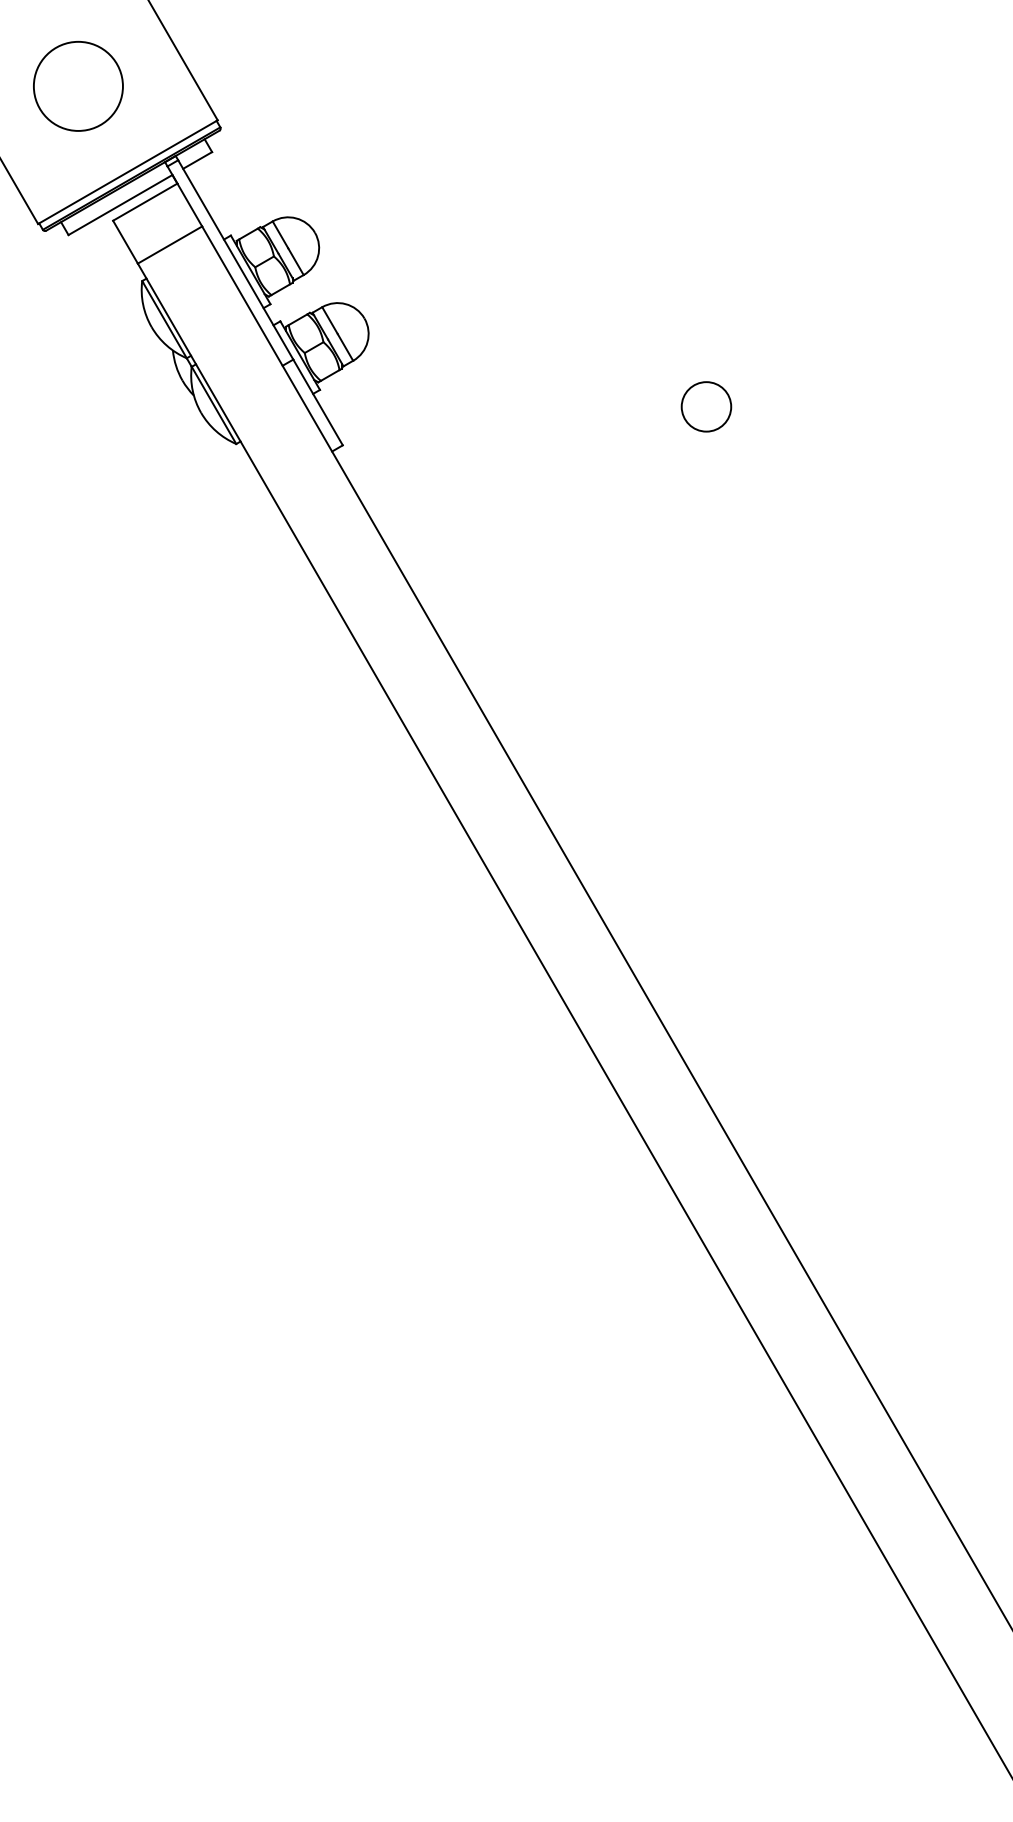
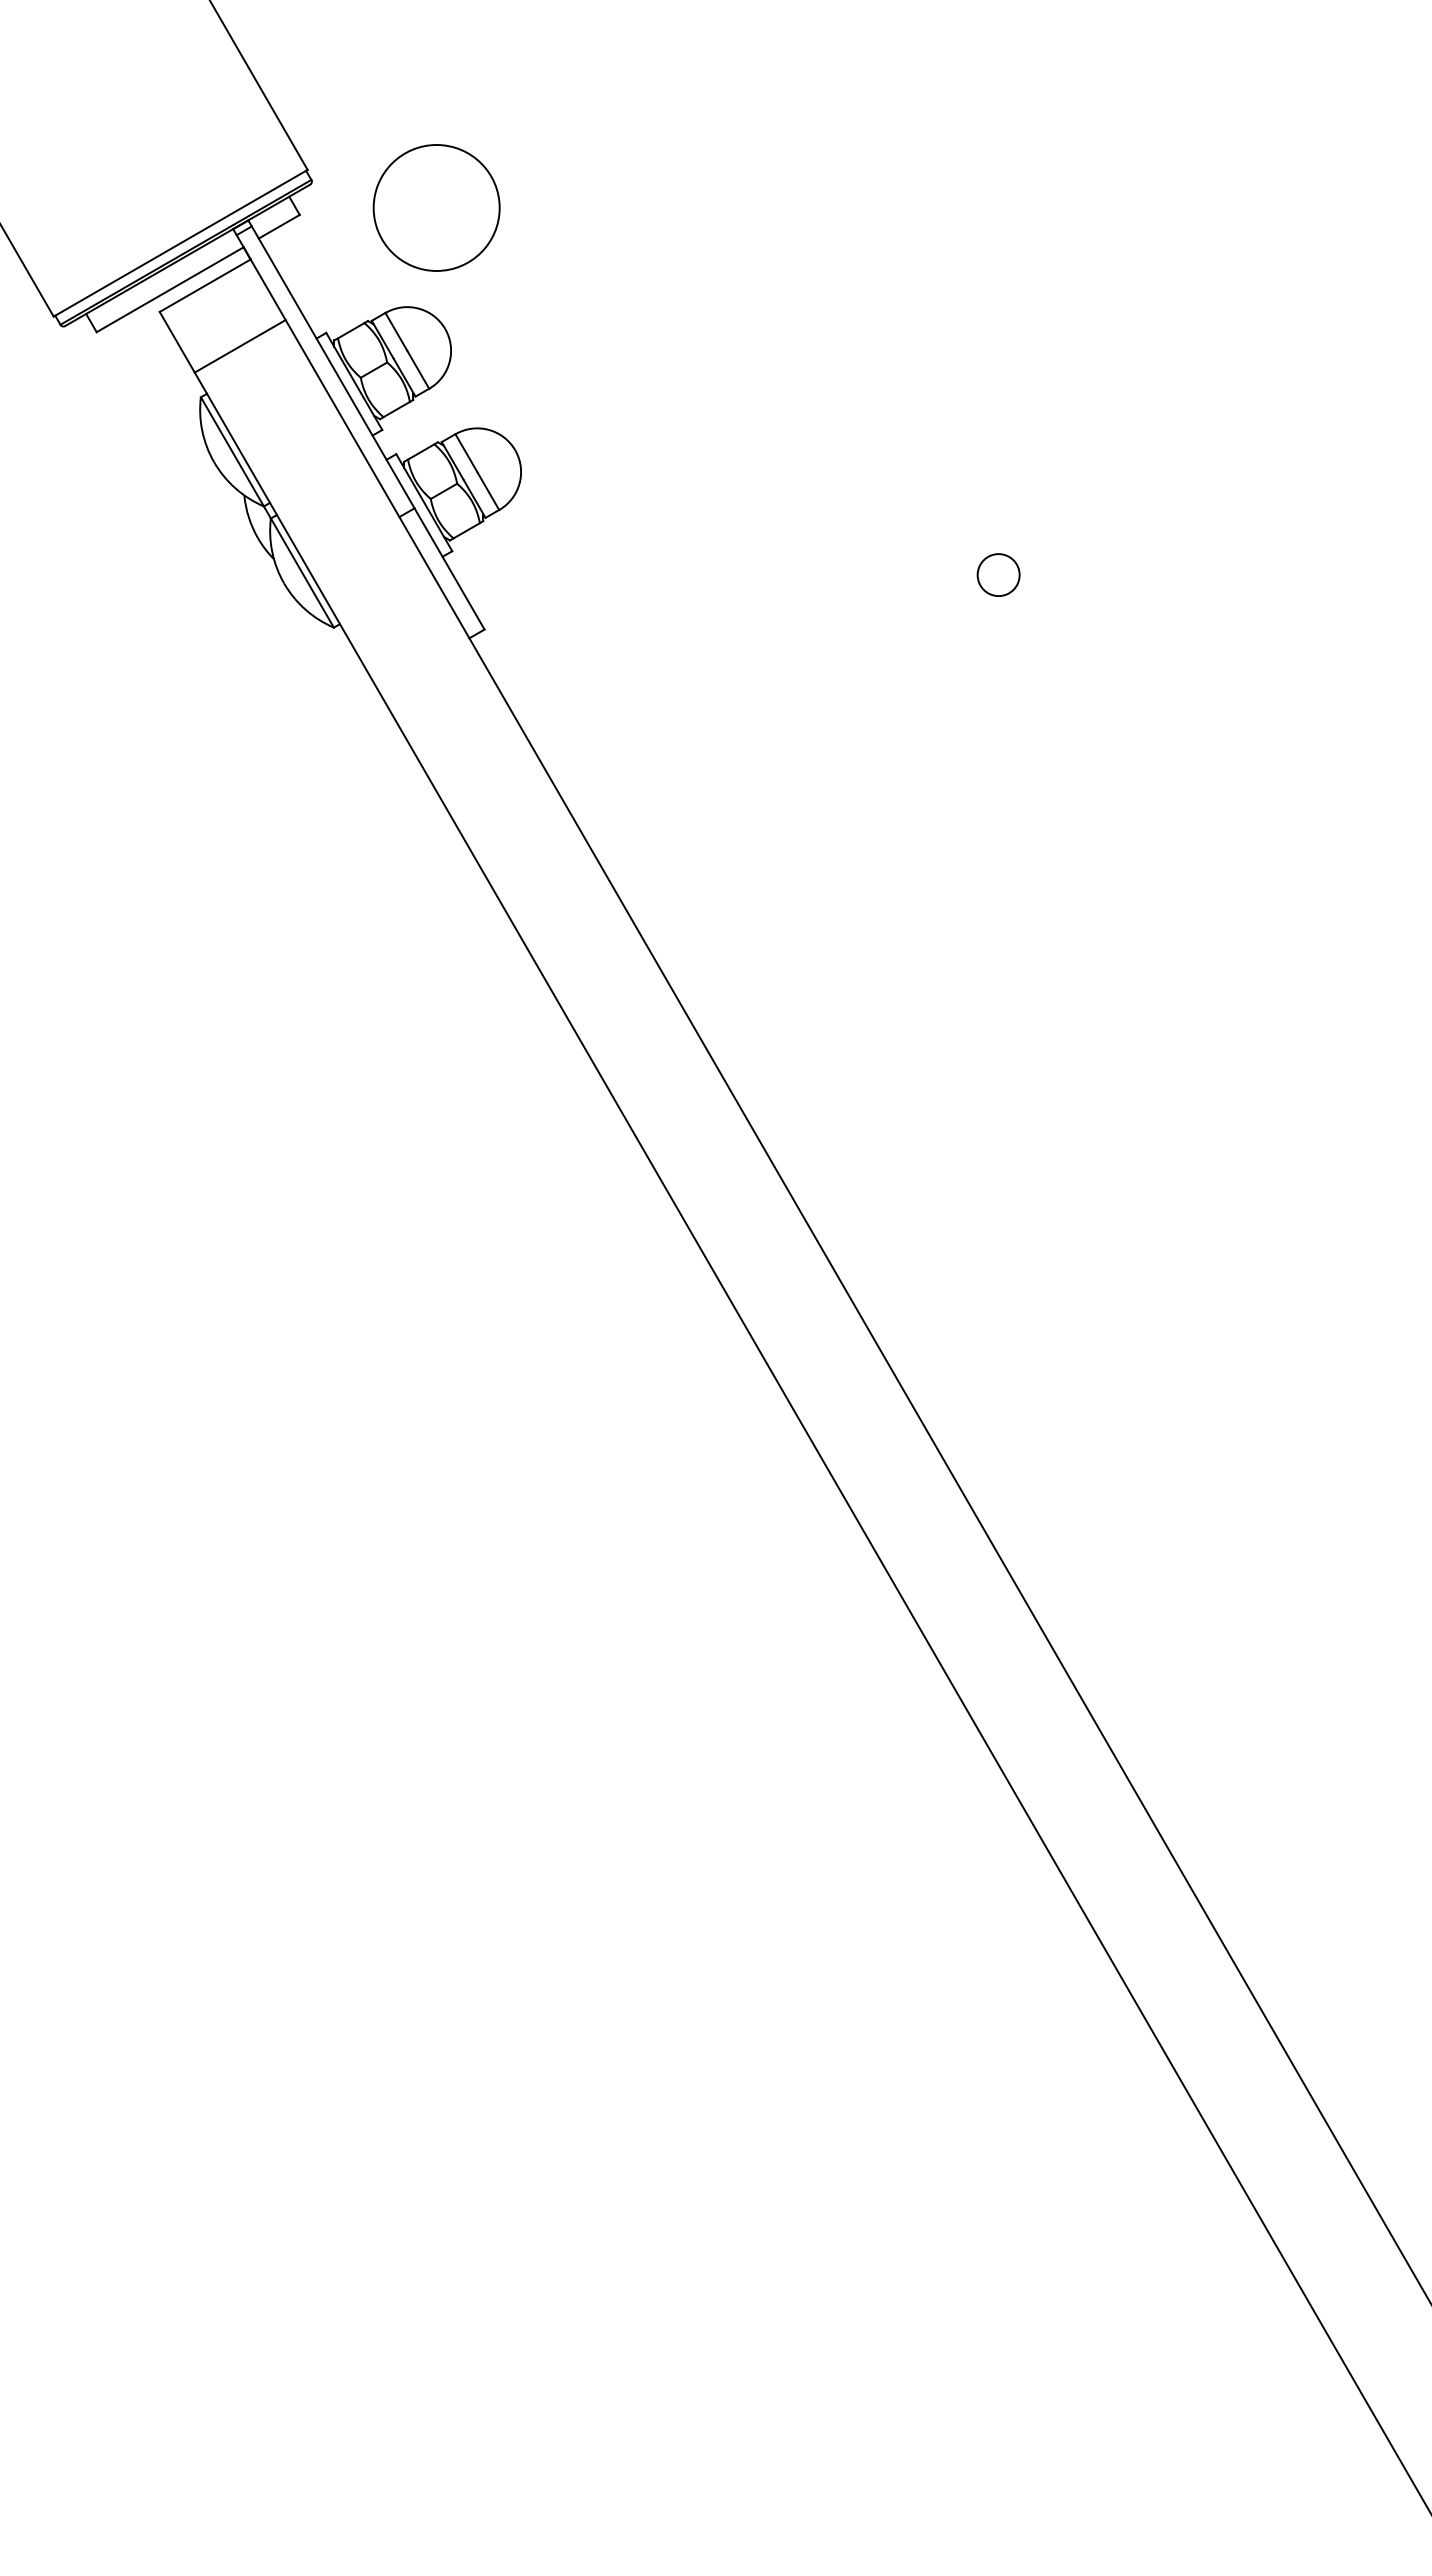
circle: (78, 86) -> (436, 207), moved
circle: (706, 406) -> (998, 574), size x0.6

